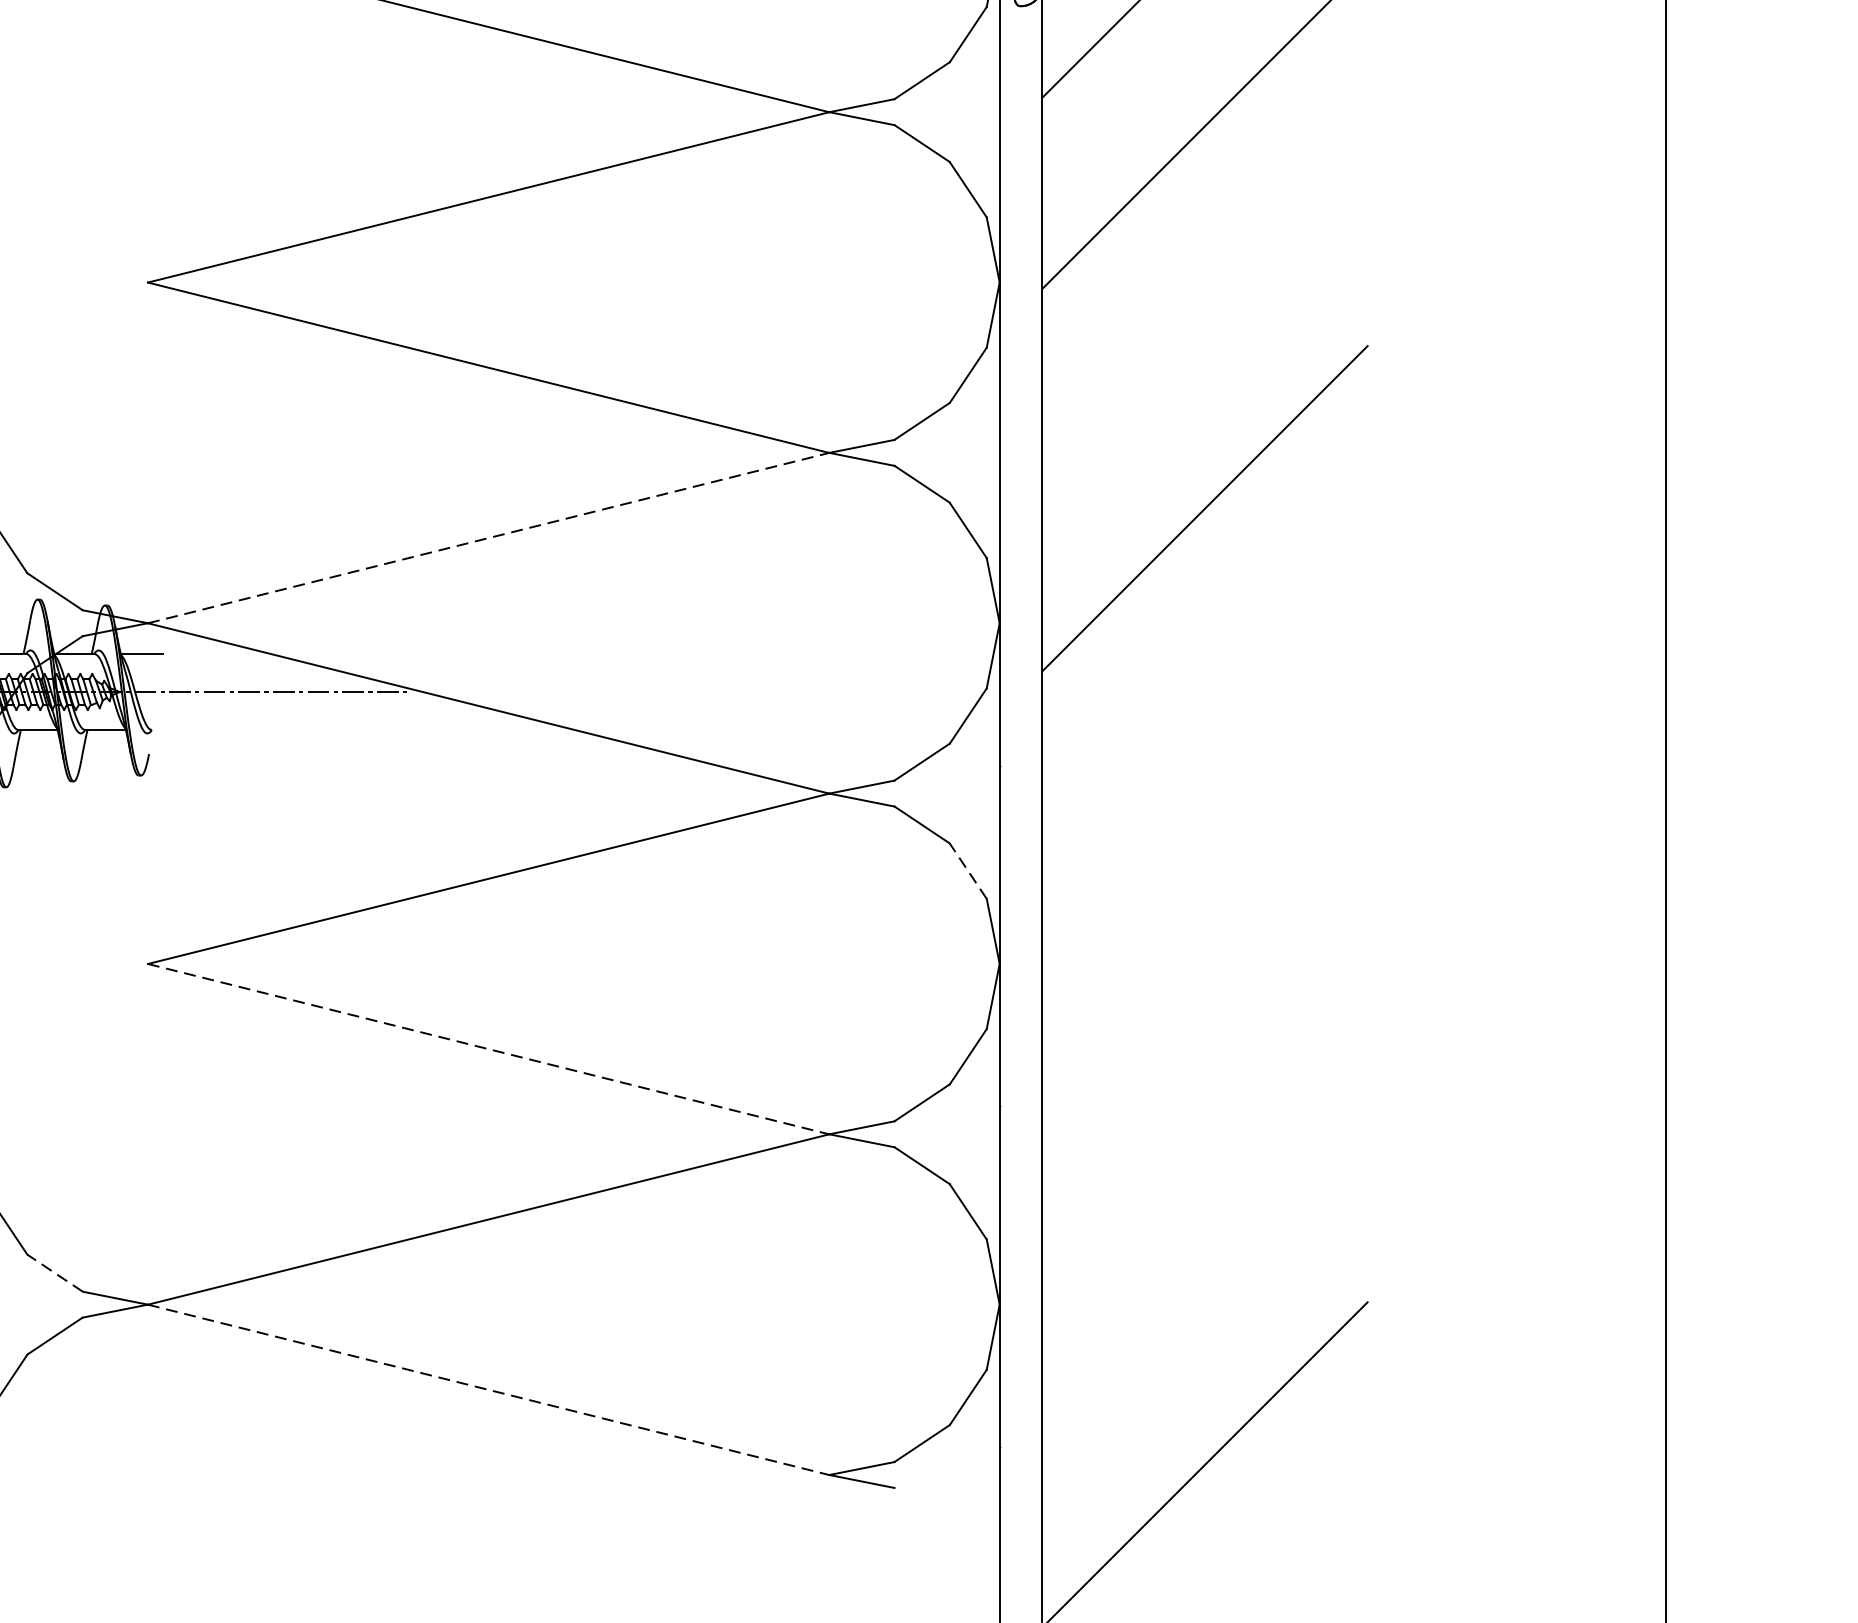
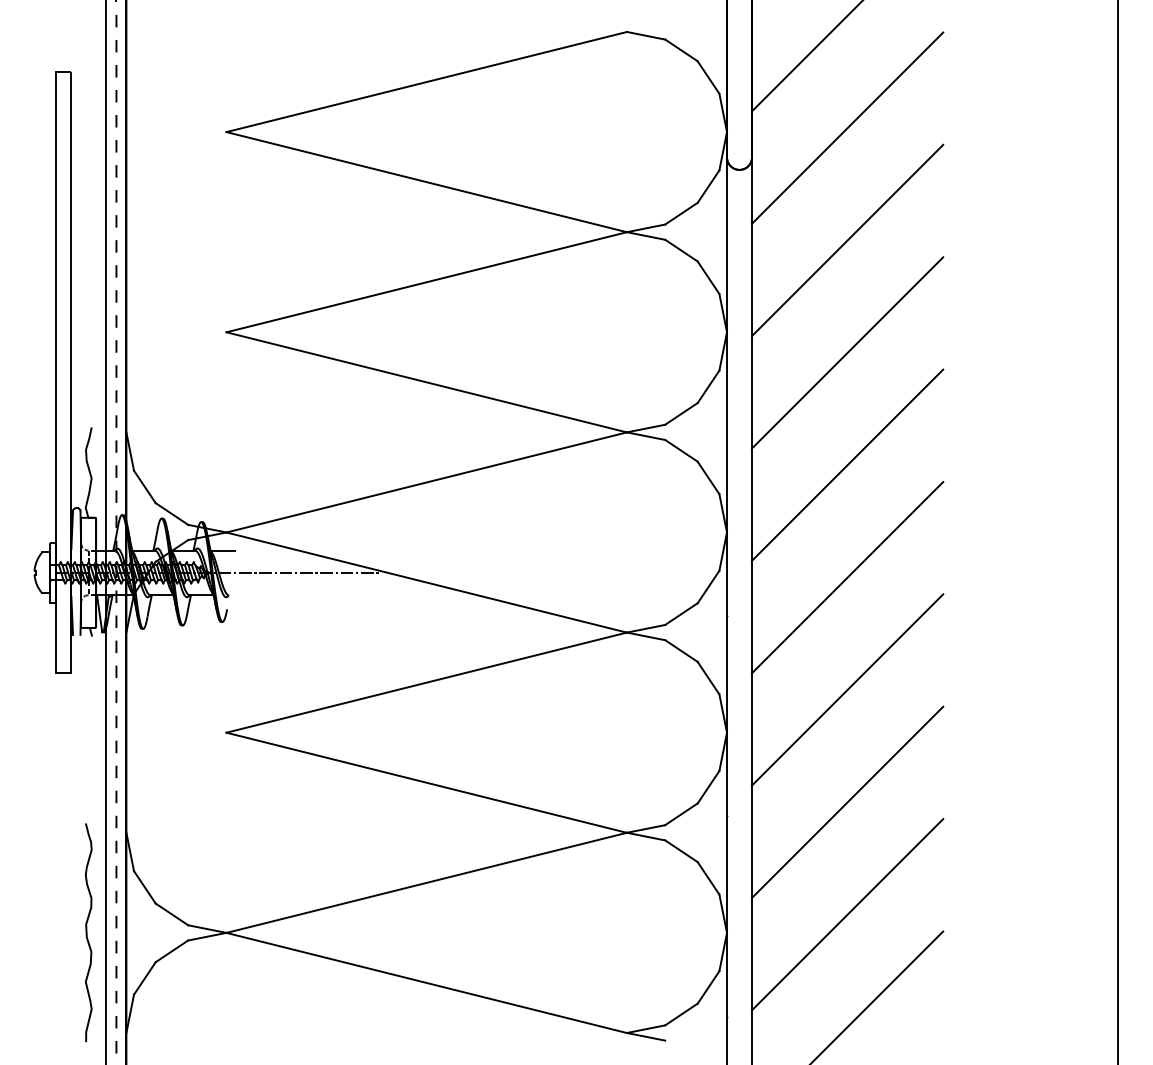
line: (1204, 316) -> (847, 352), added
line: (489, 538) -> (427, 482), dashed -> solid
line: (1204, 699) -> (847, 577), added
line: (968, 871) -> (708, 678), dashed -> solid
line: (1204, 890) -> (847, 689), added
line: (489, 1048) -> (427, 782), dashed -> solid
line: (1204, 1081) -> (847, 801), added
line: (54, 1273) -> (171, 914), dashed -> solid
line: (1204, 1273) -> (847, 914), added
line: (489, 1390) -> (427, 983), dashed -> solid

